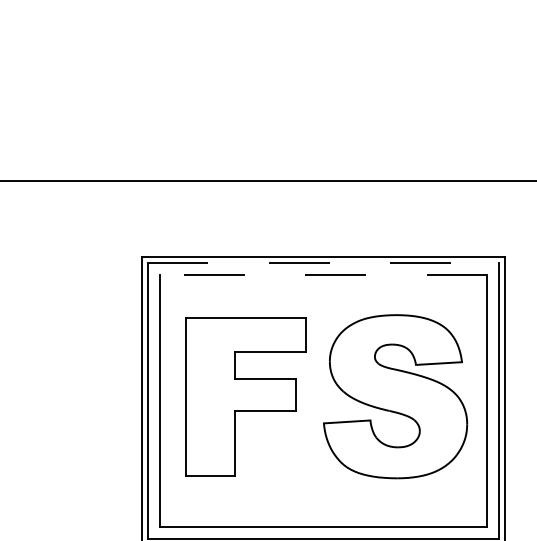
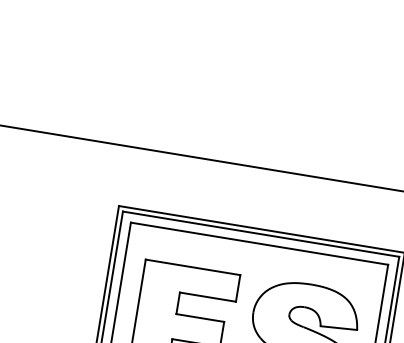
line: (323, 262) -> (261, 233), dashed -> solid
line: (323, 275) -> (259, 244), dashed -> solid

